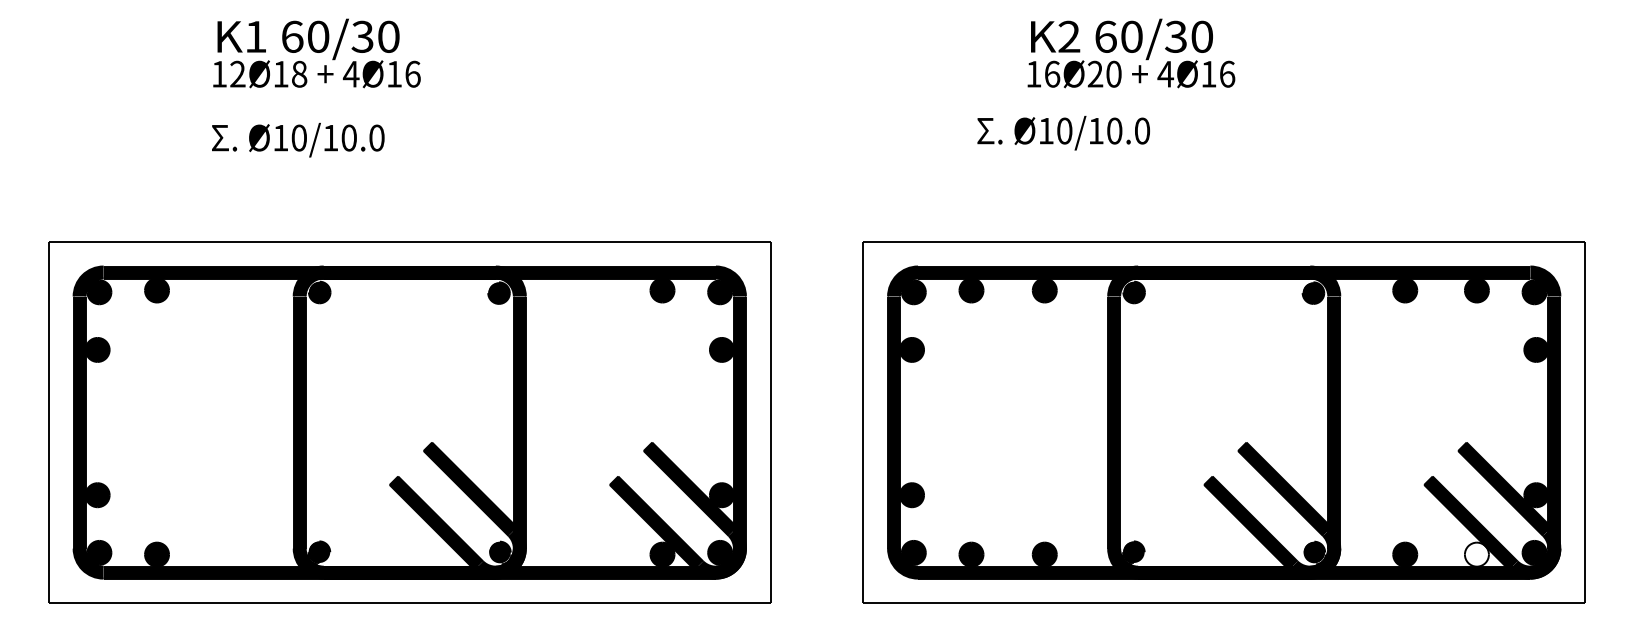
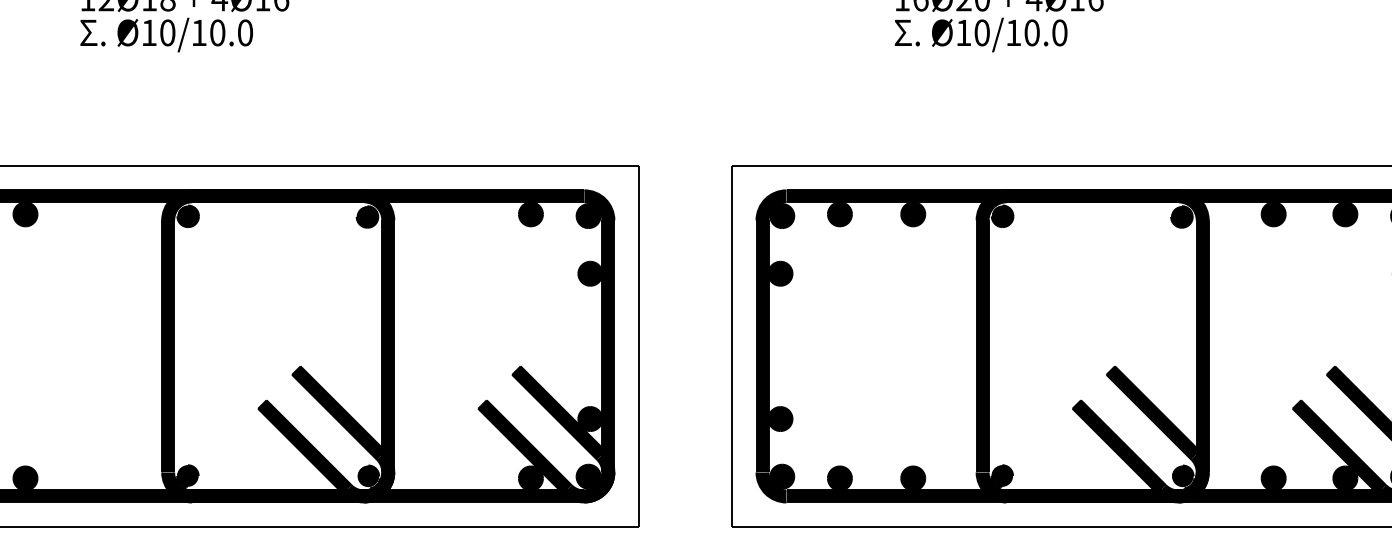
text: (1063, 133) -> (980, 35), moved
text: (298, 140) -> (166, 35), moved
fill: (1476, 554) -> (1344, 478), added

